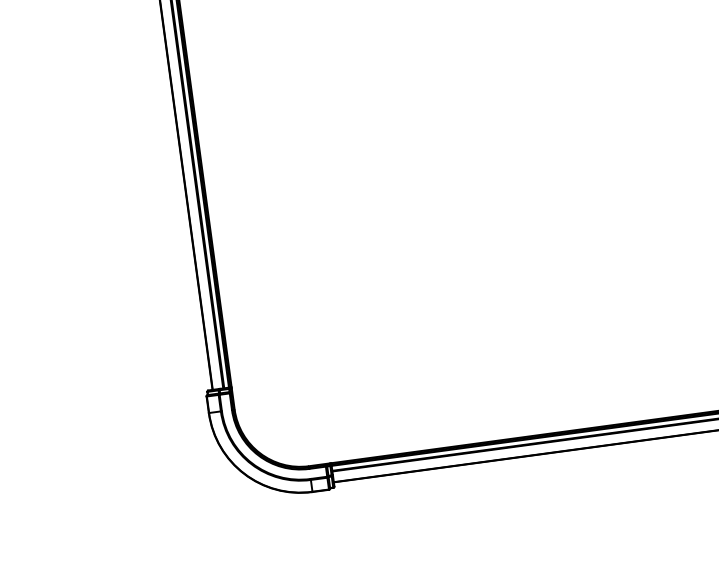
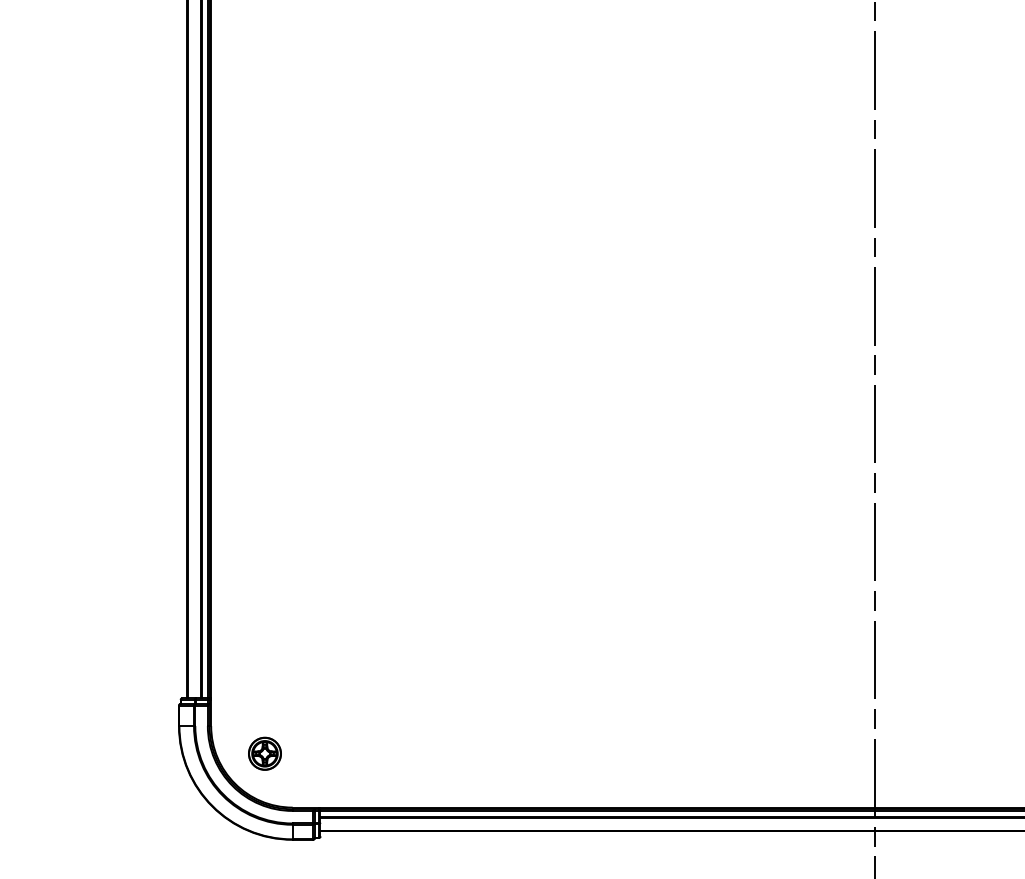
part: (280, 425) -> (264, 753), added

